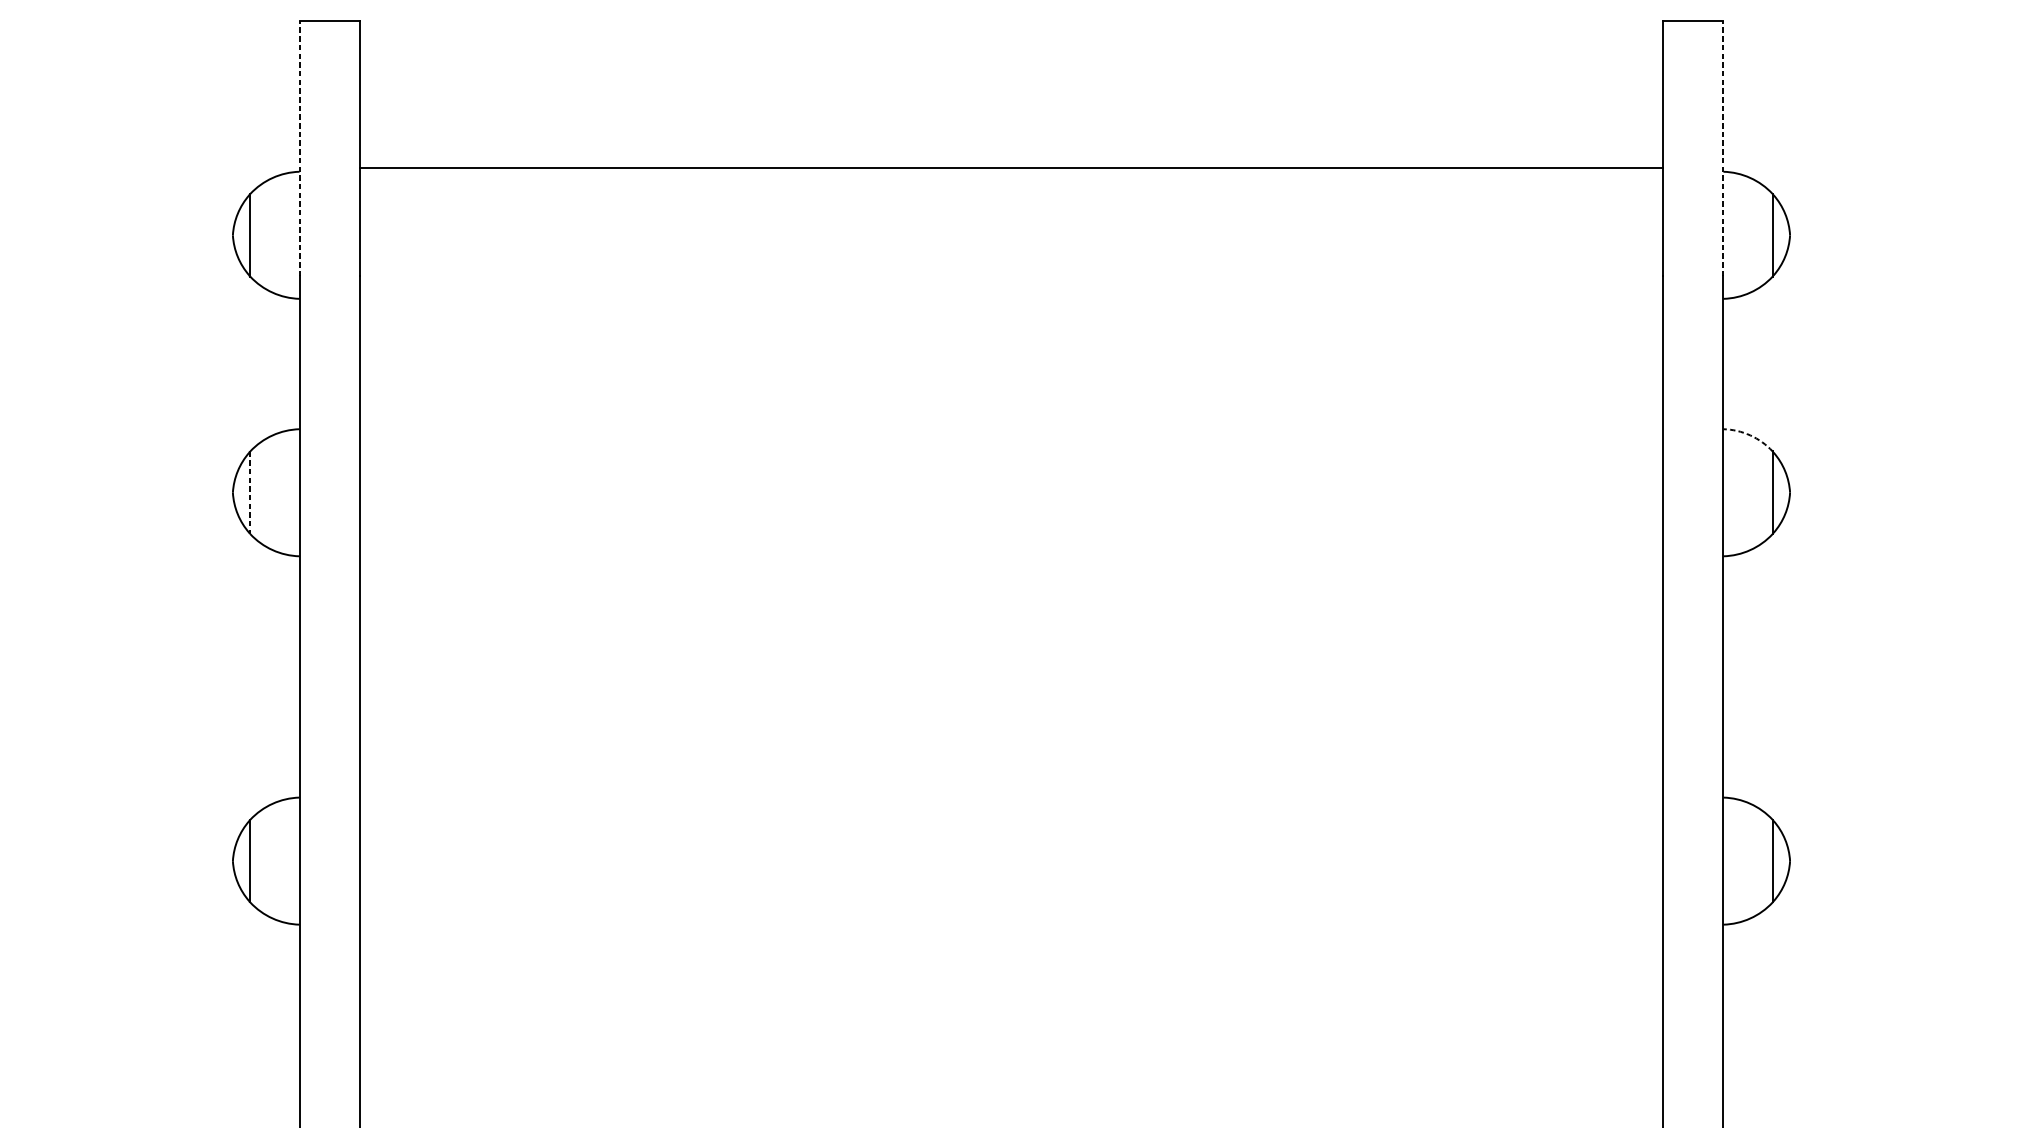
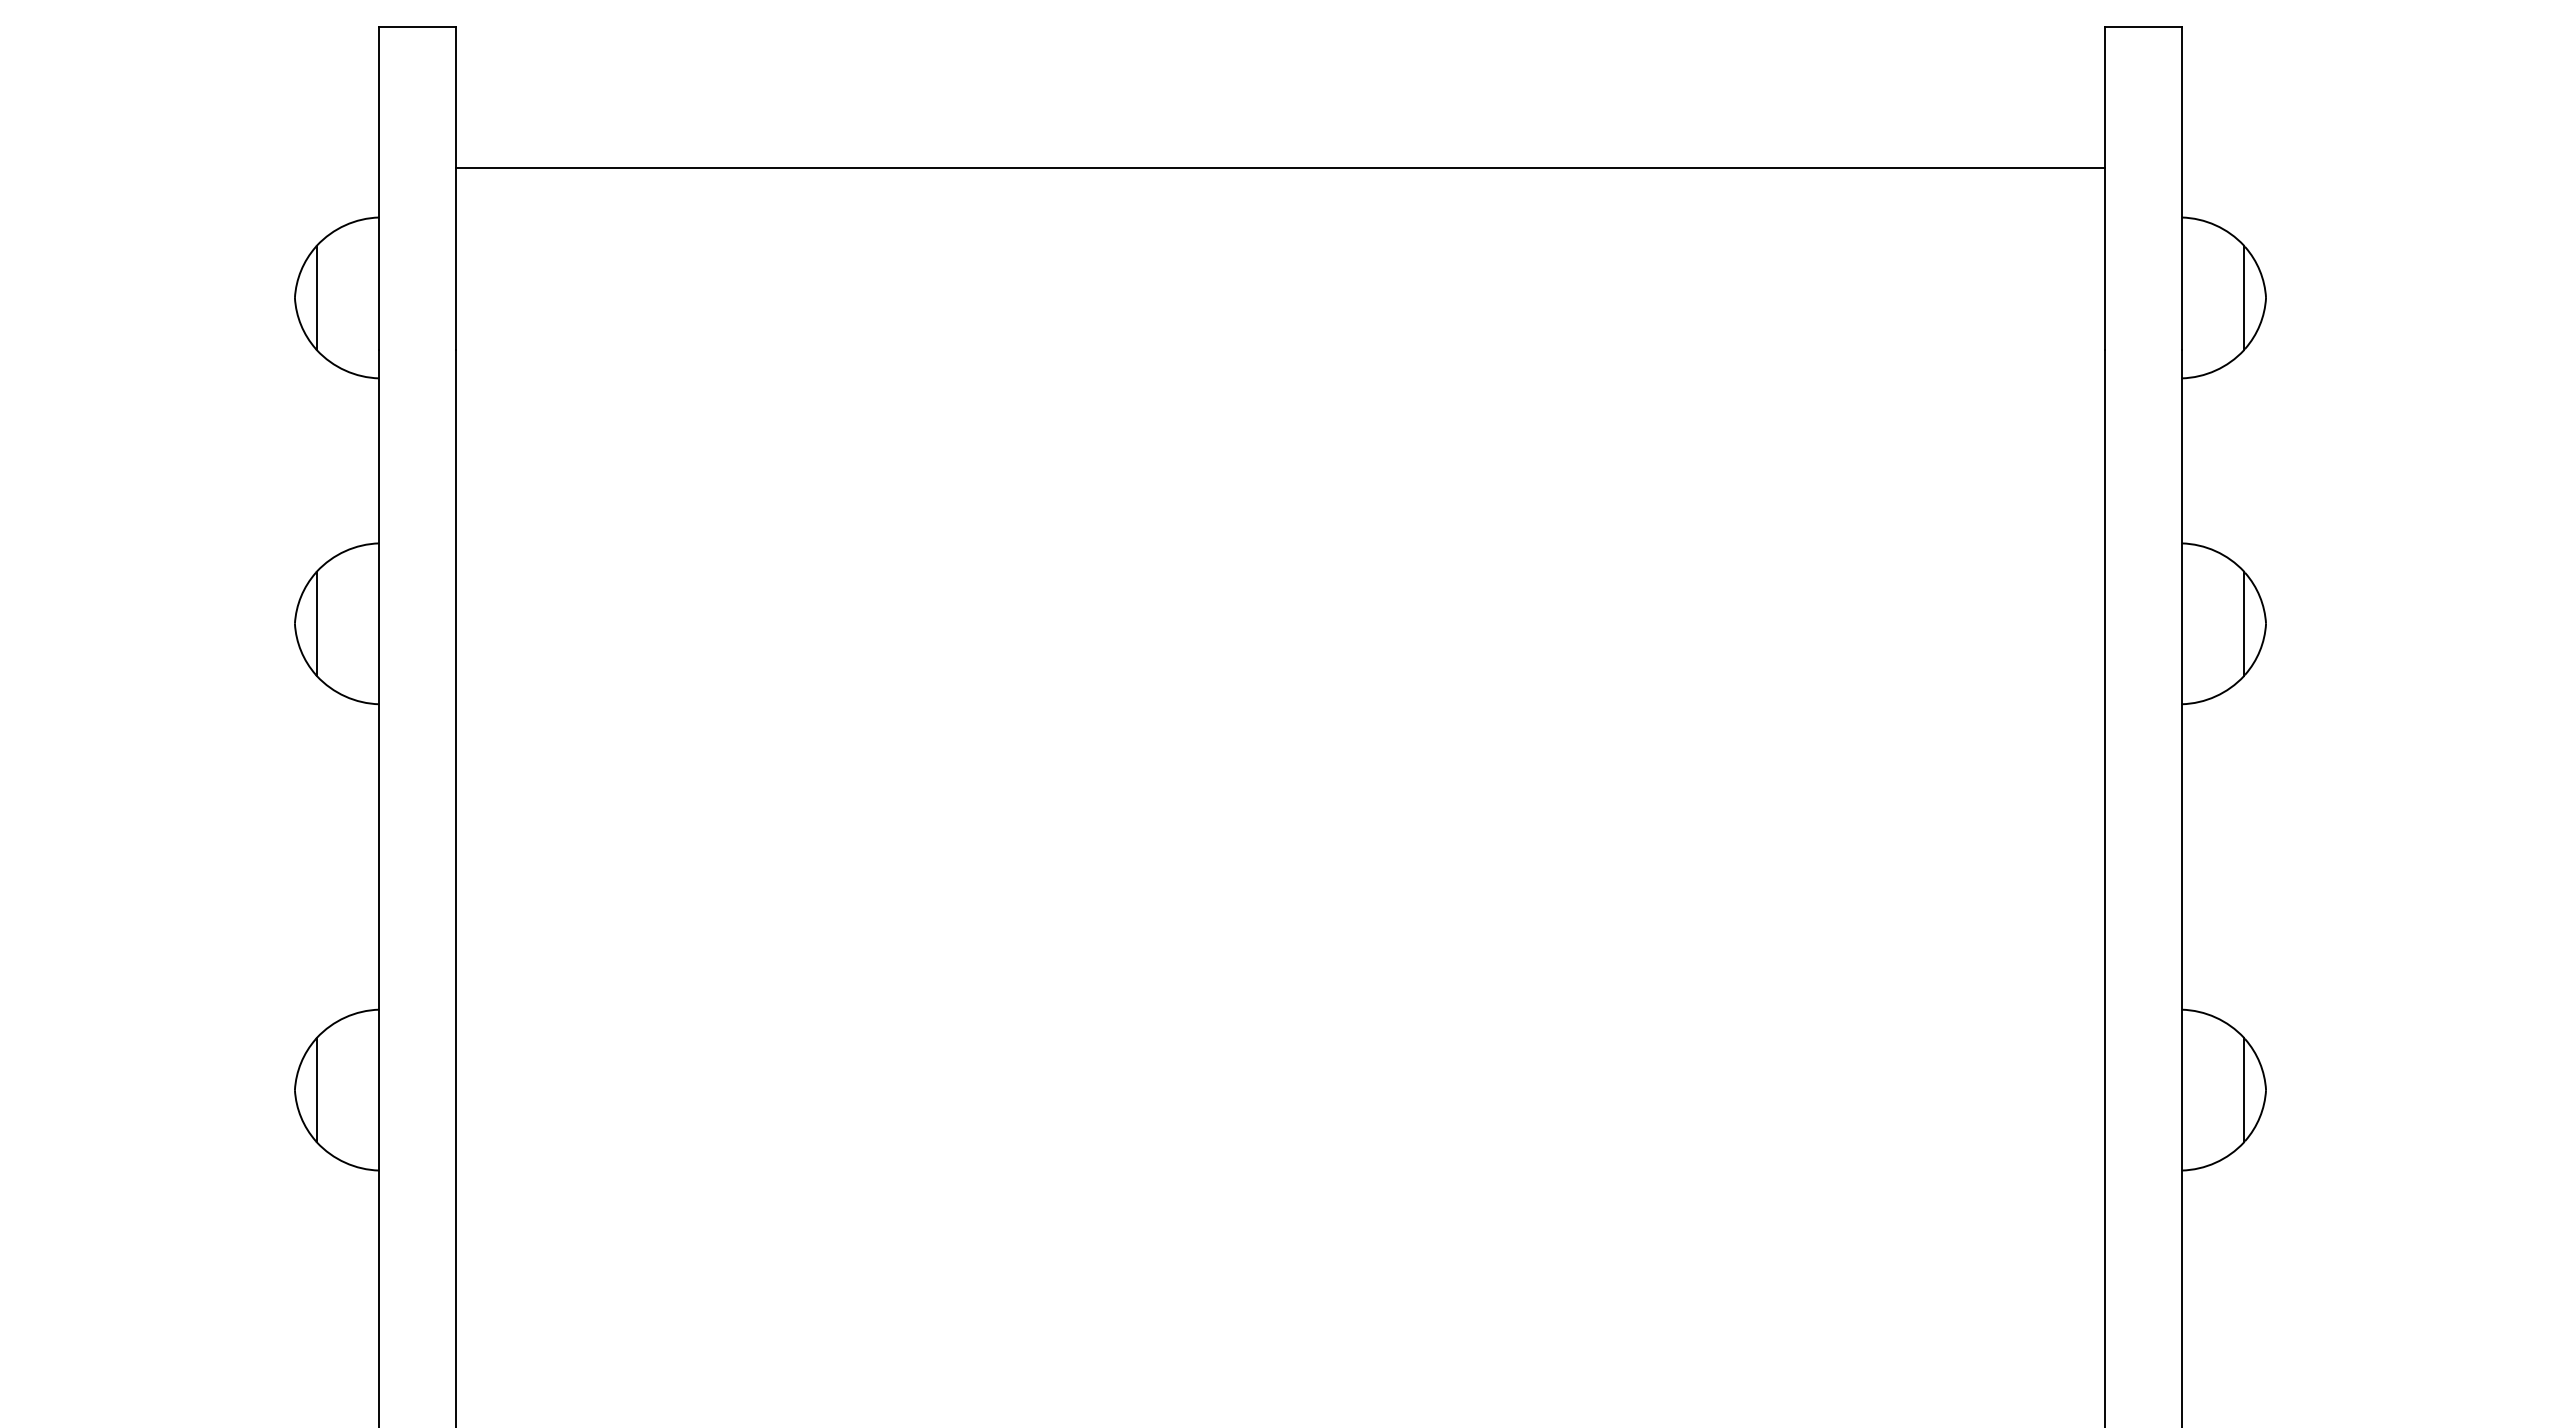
line: (299, 148) -> (379, 188), dashed -> solid
line: (1723, 148) -> (2181, 188), dashed -> solid
line: (1011, 168) -> (1280, 168), moved
arc: (1750, 435) -> (2215, 551), dashed -> solid
line: (249, 493) -> (316, 624), dashed -> solid

